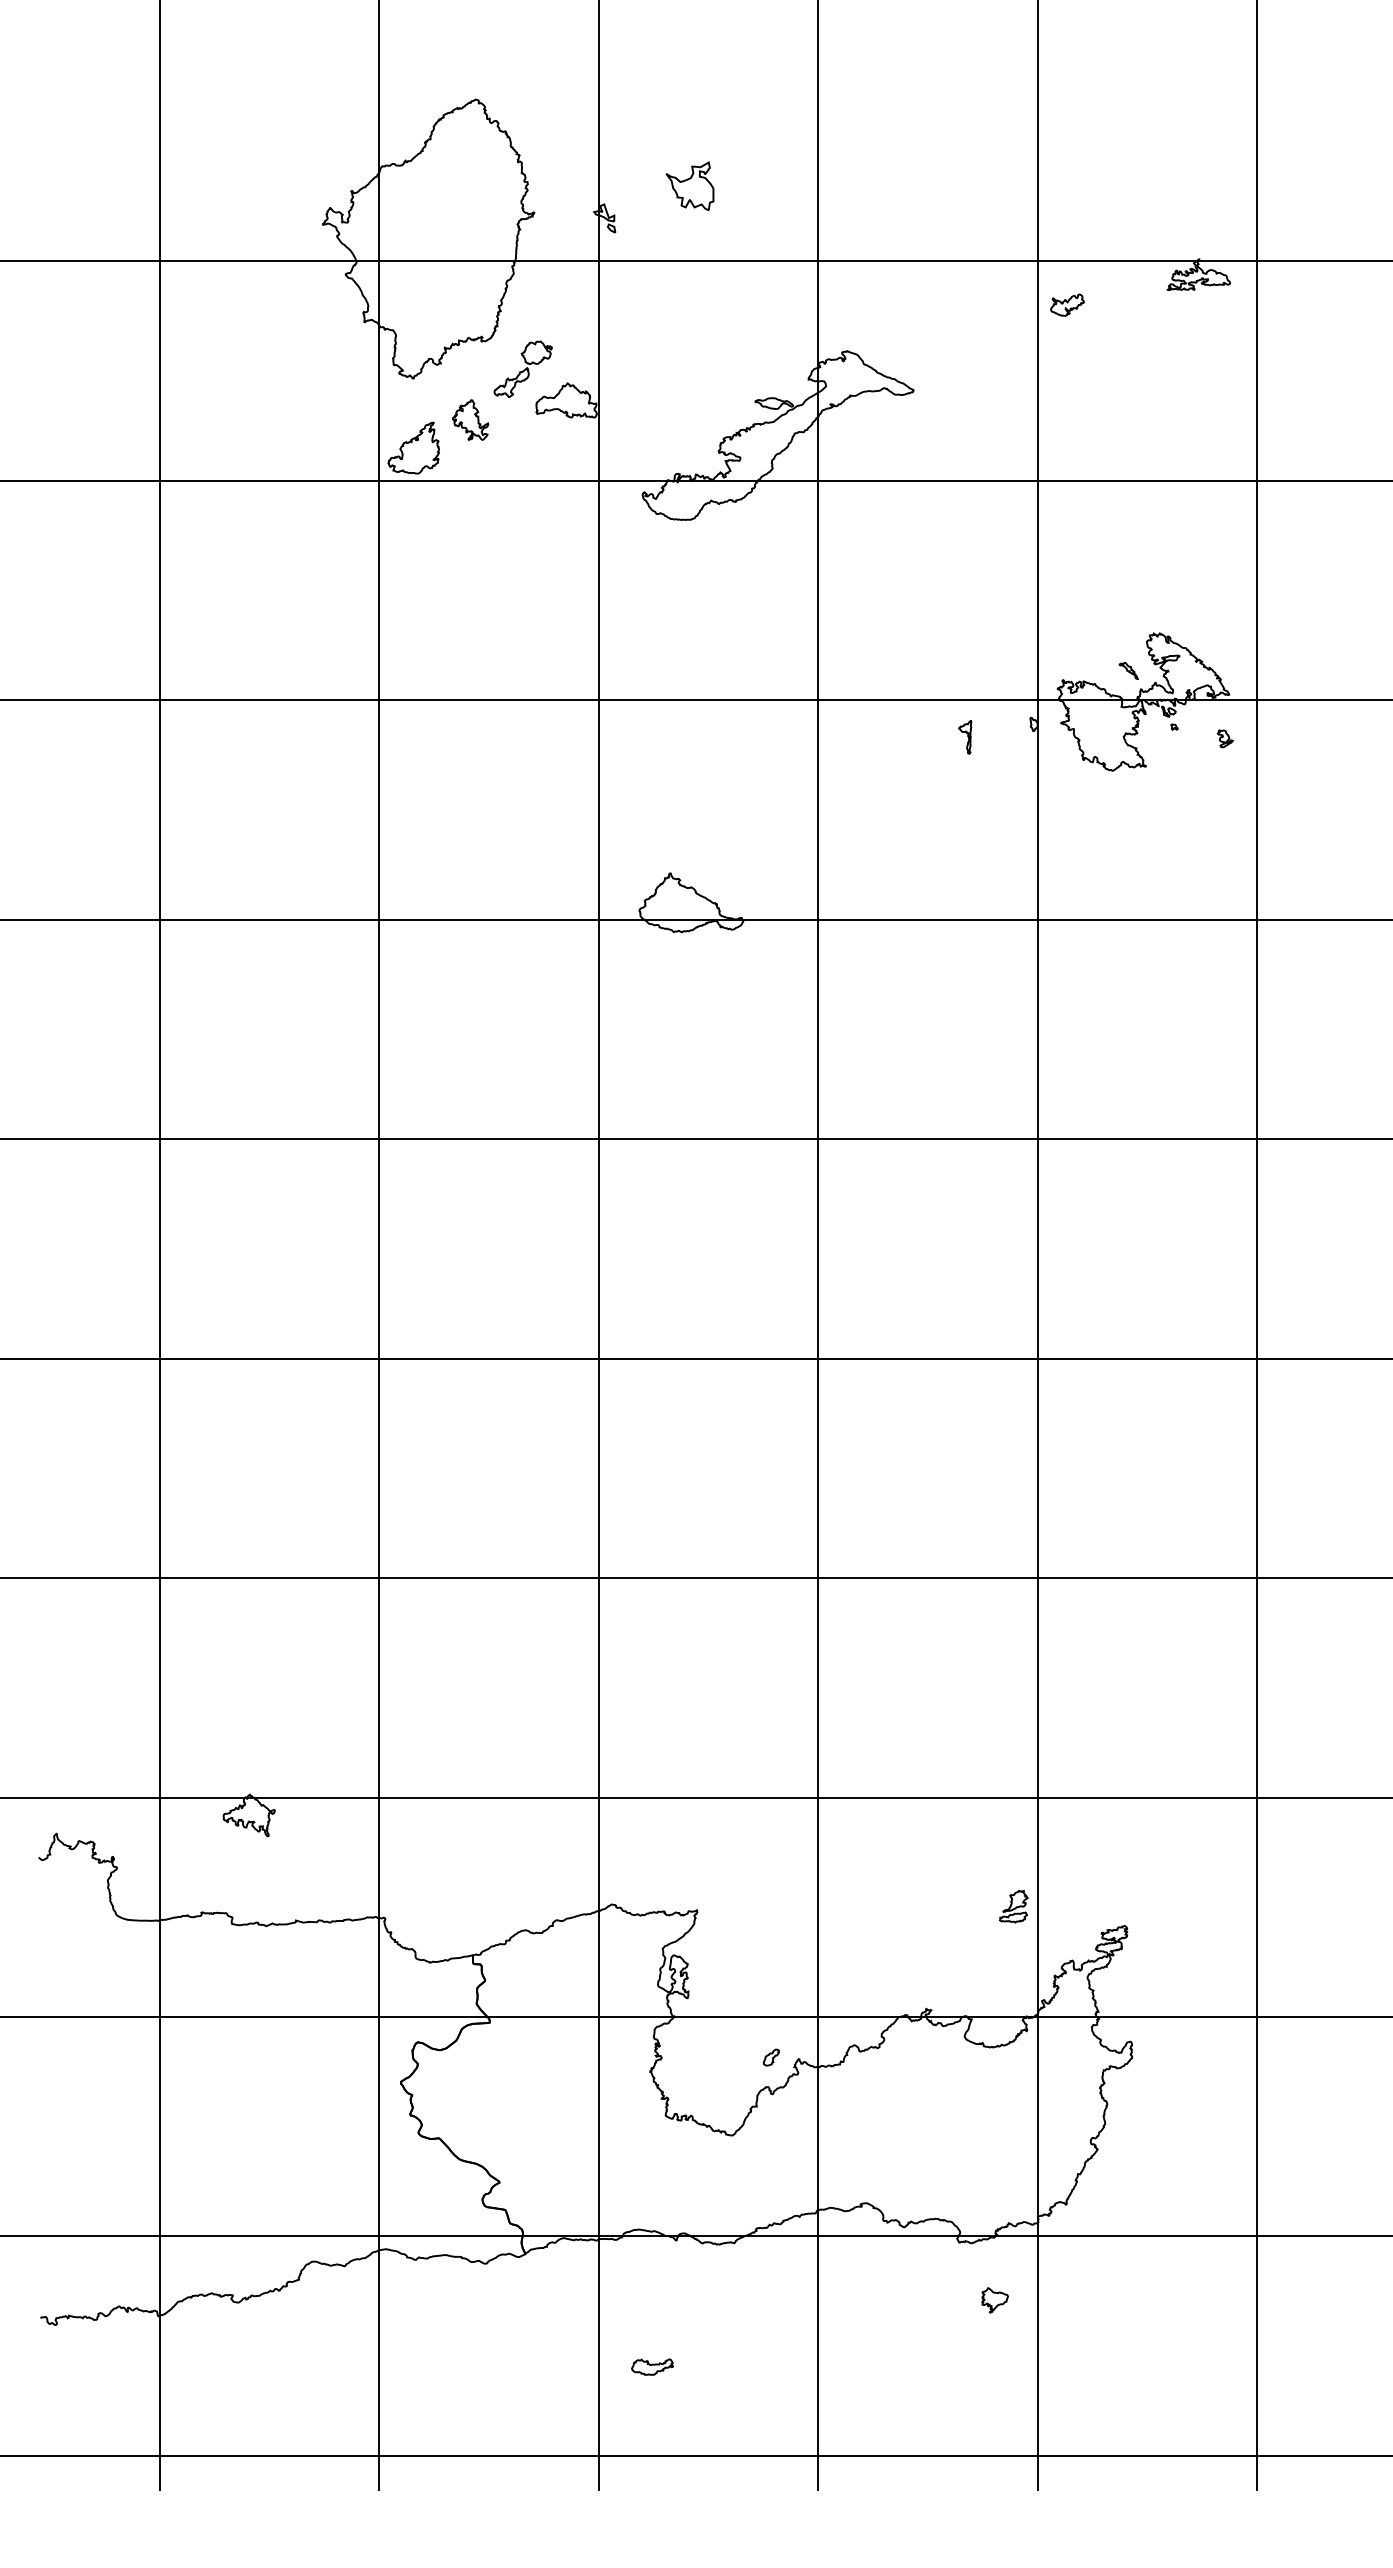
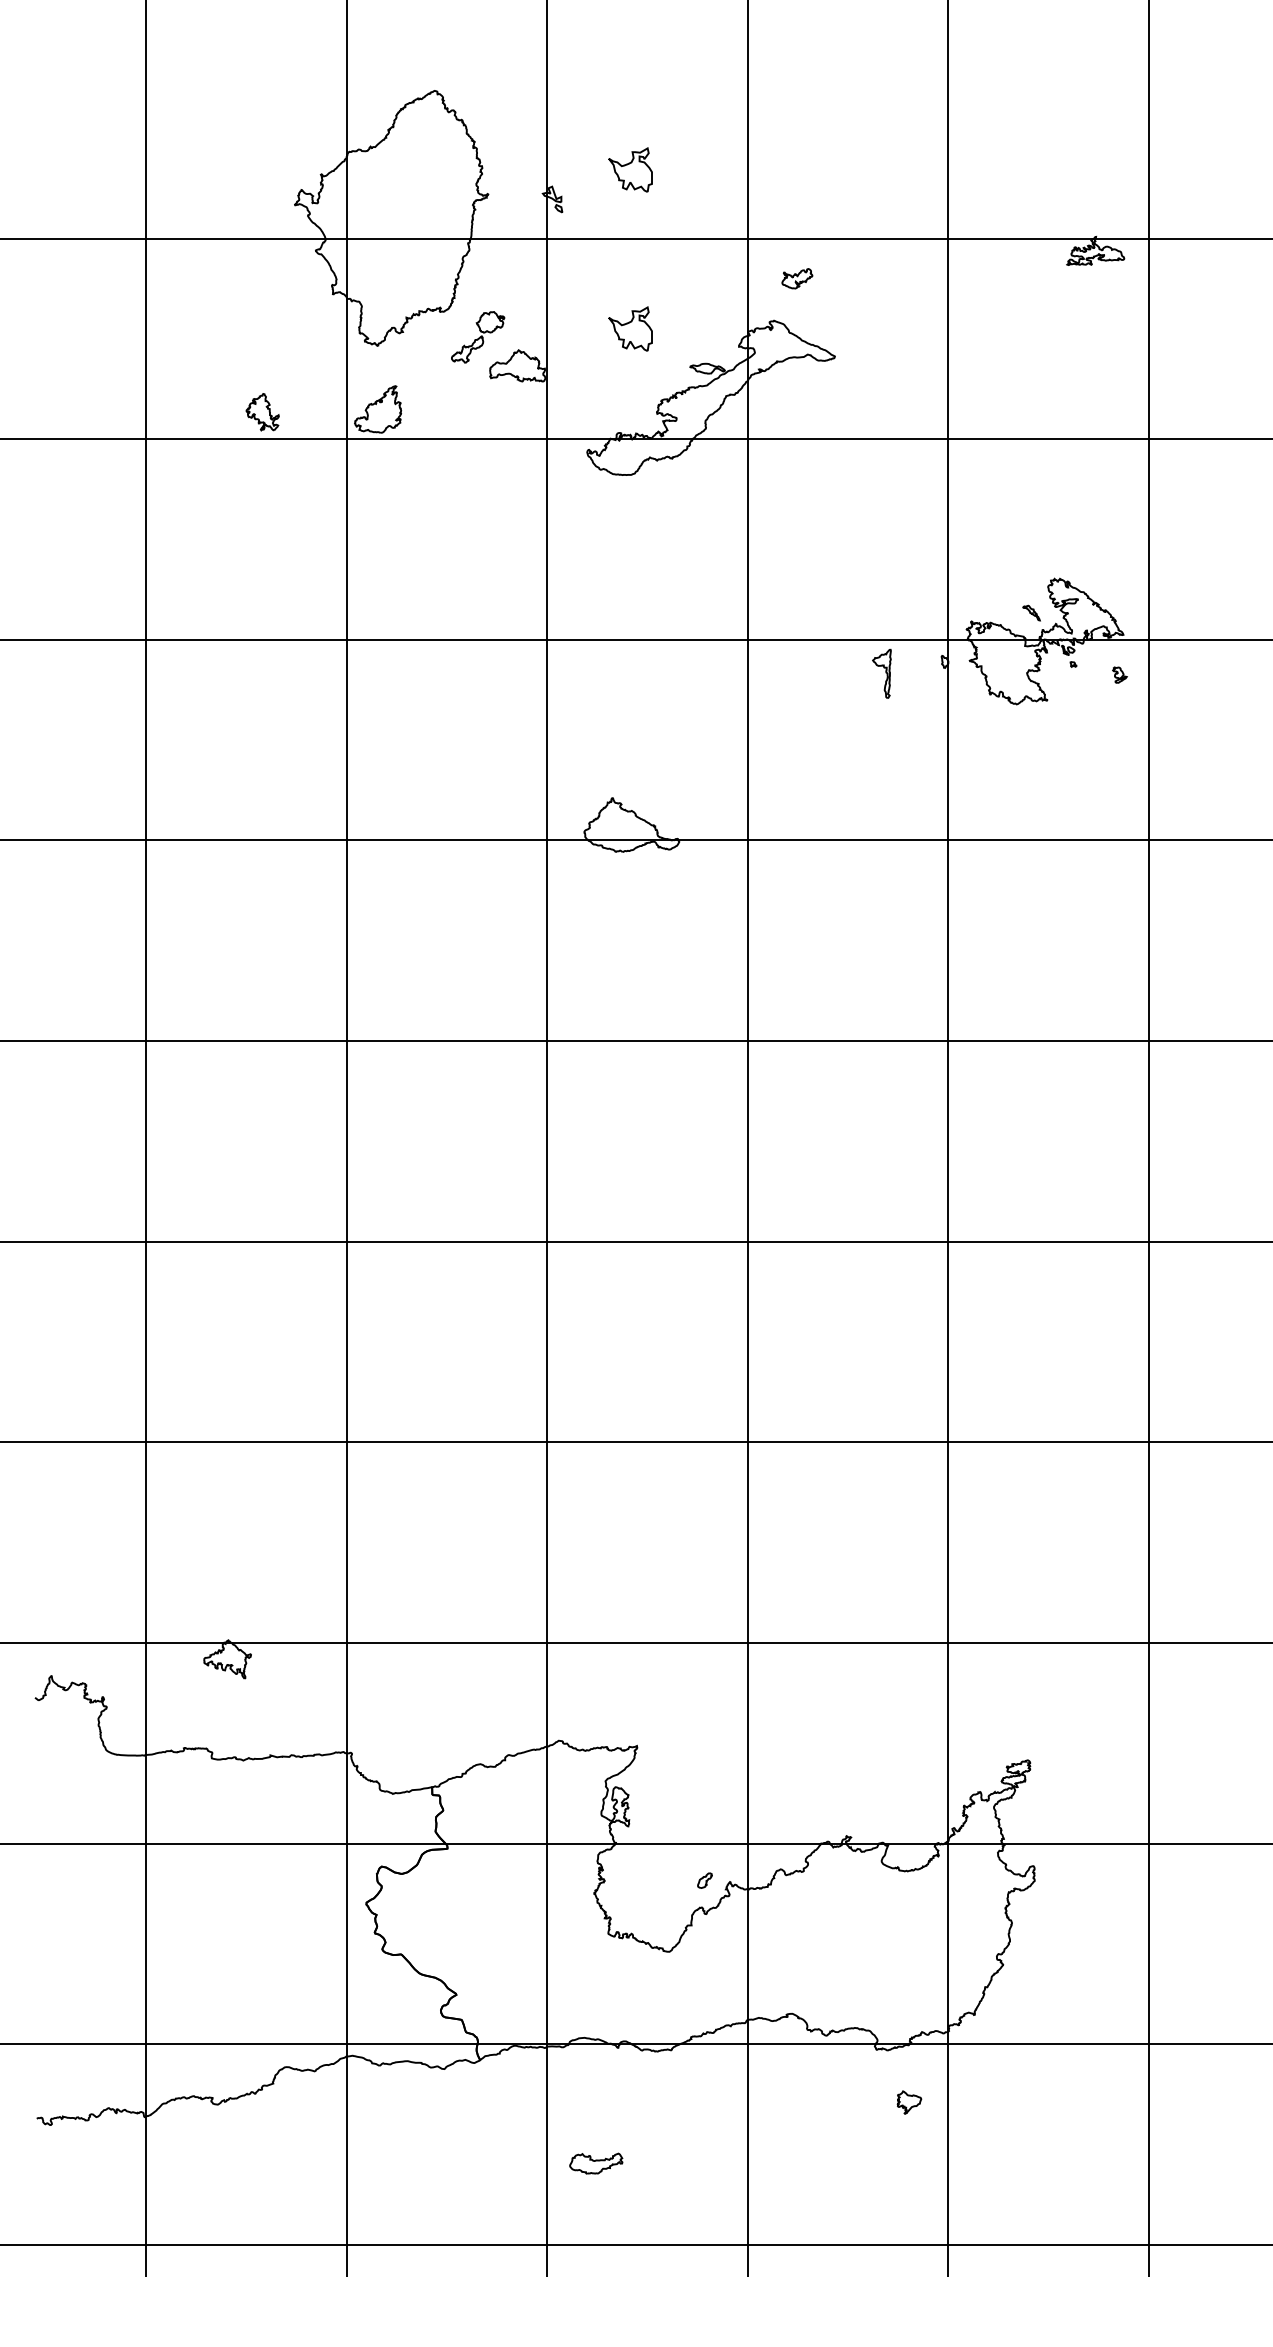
part: (1067, 304) -> (797, 278), moved
part: (689, 359) -> (630, 328), added
part: (470, 420) -> (262, 412), moved
part: (965, 737) -> (882, 673), size x1.6
part: (1013, 1906) -> (926, 1742), removed
part: (652, 2366) -> (596, 2163), size x1.4

